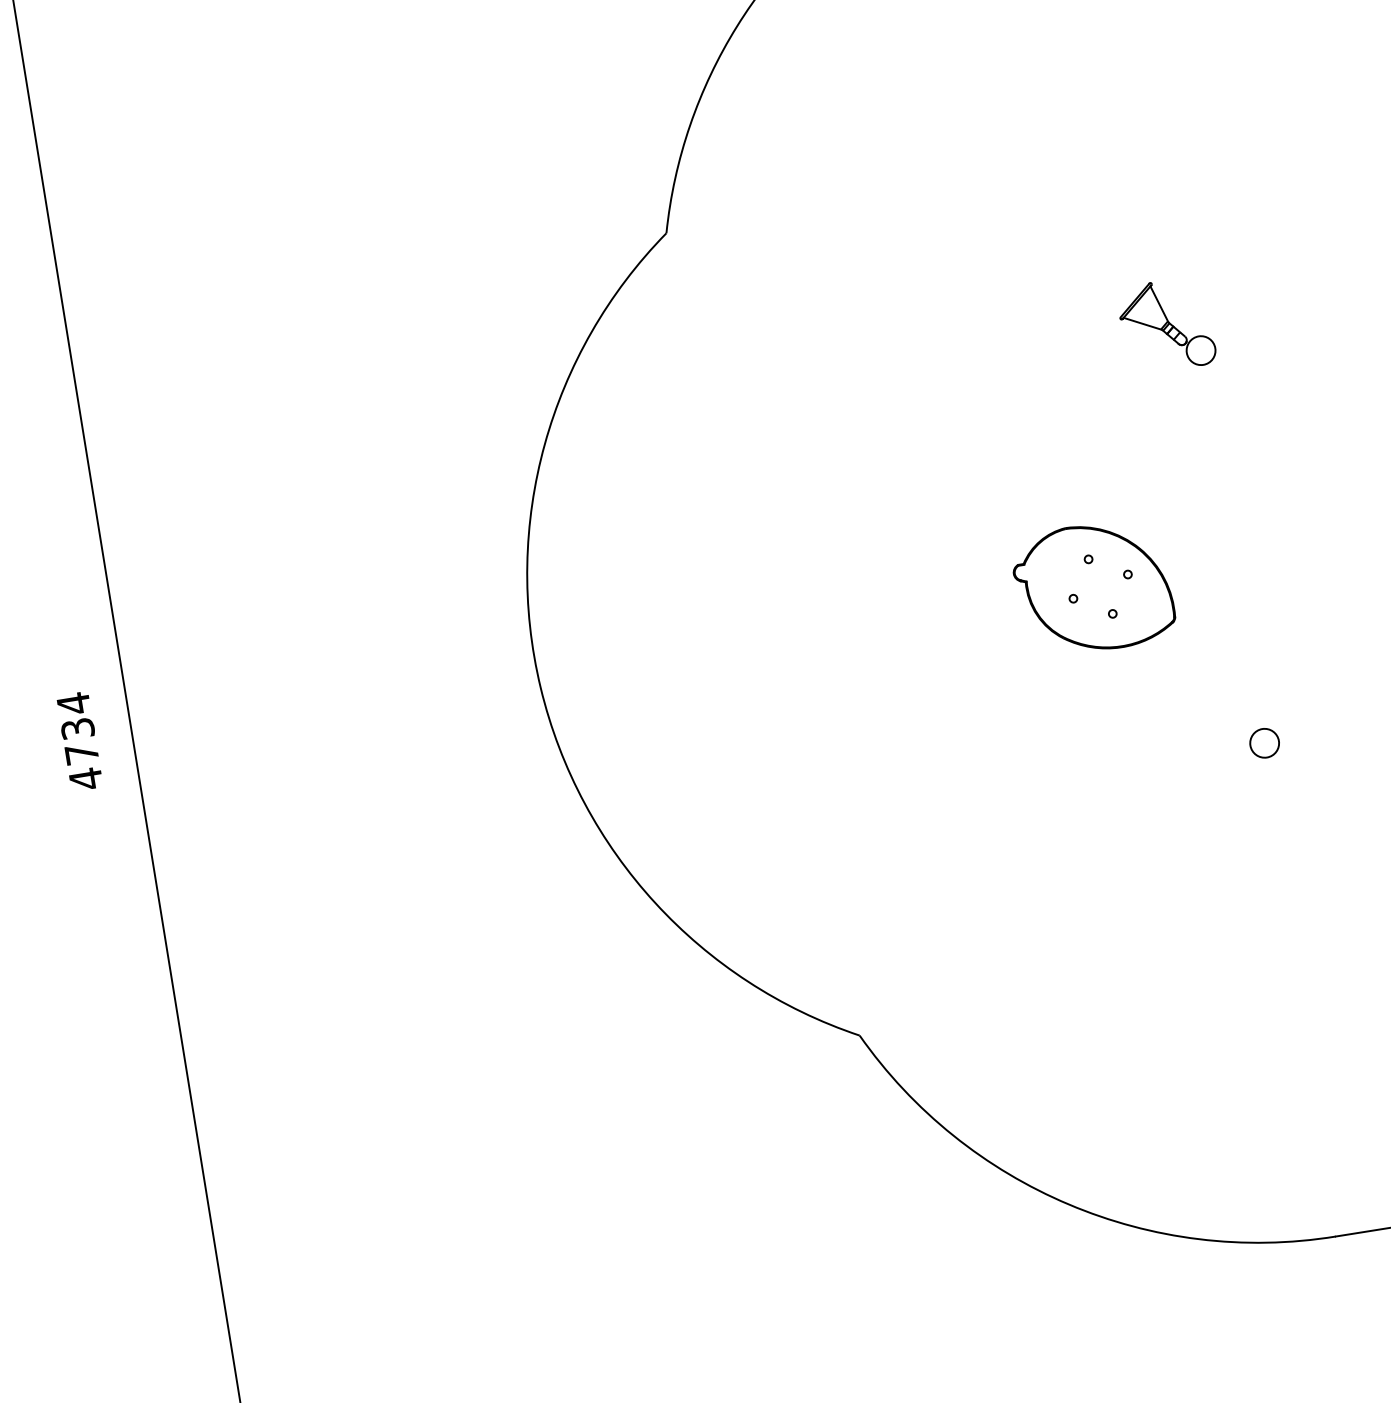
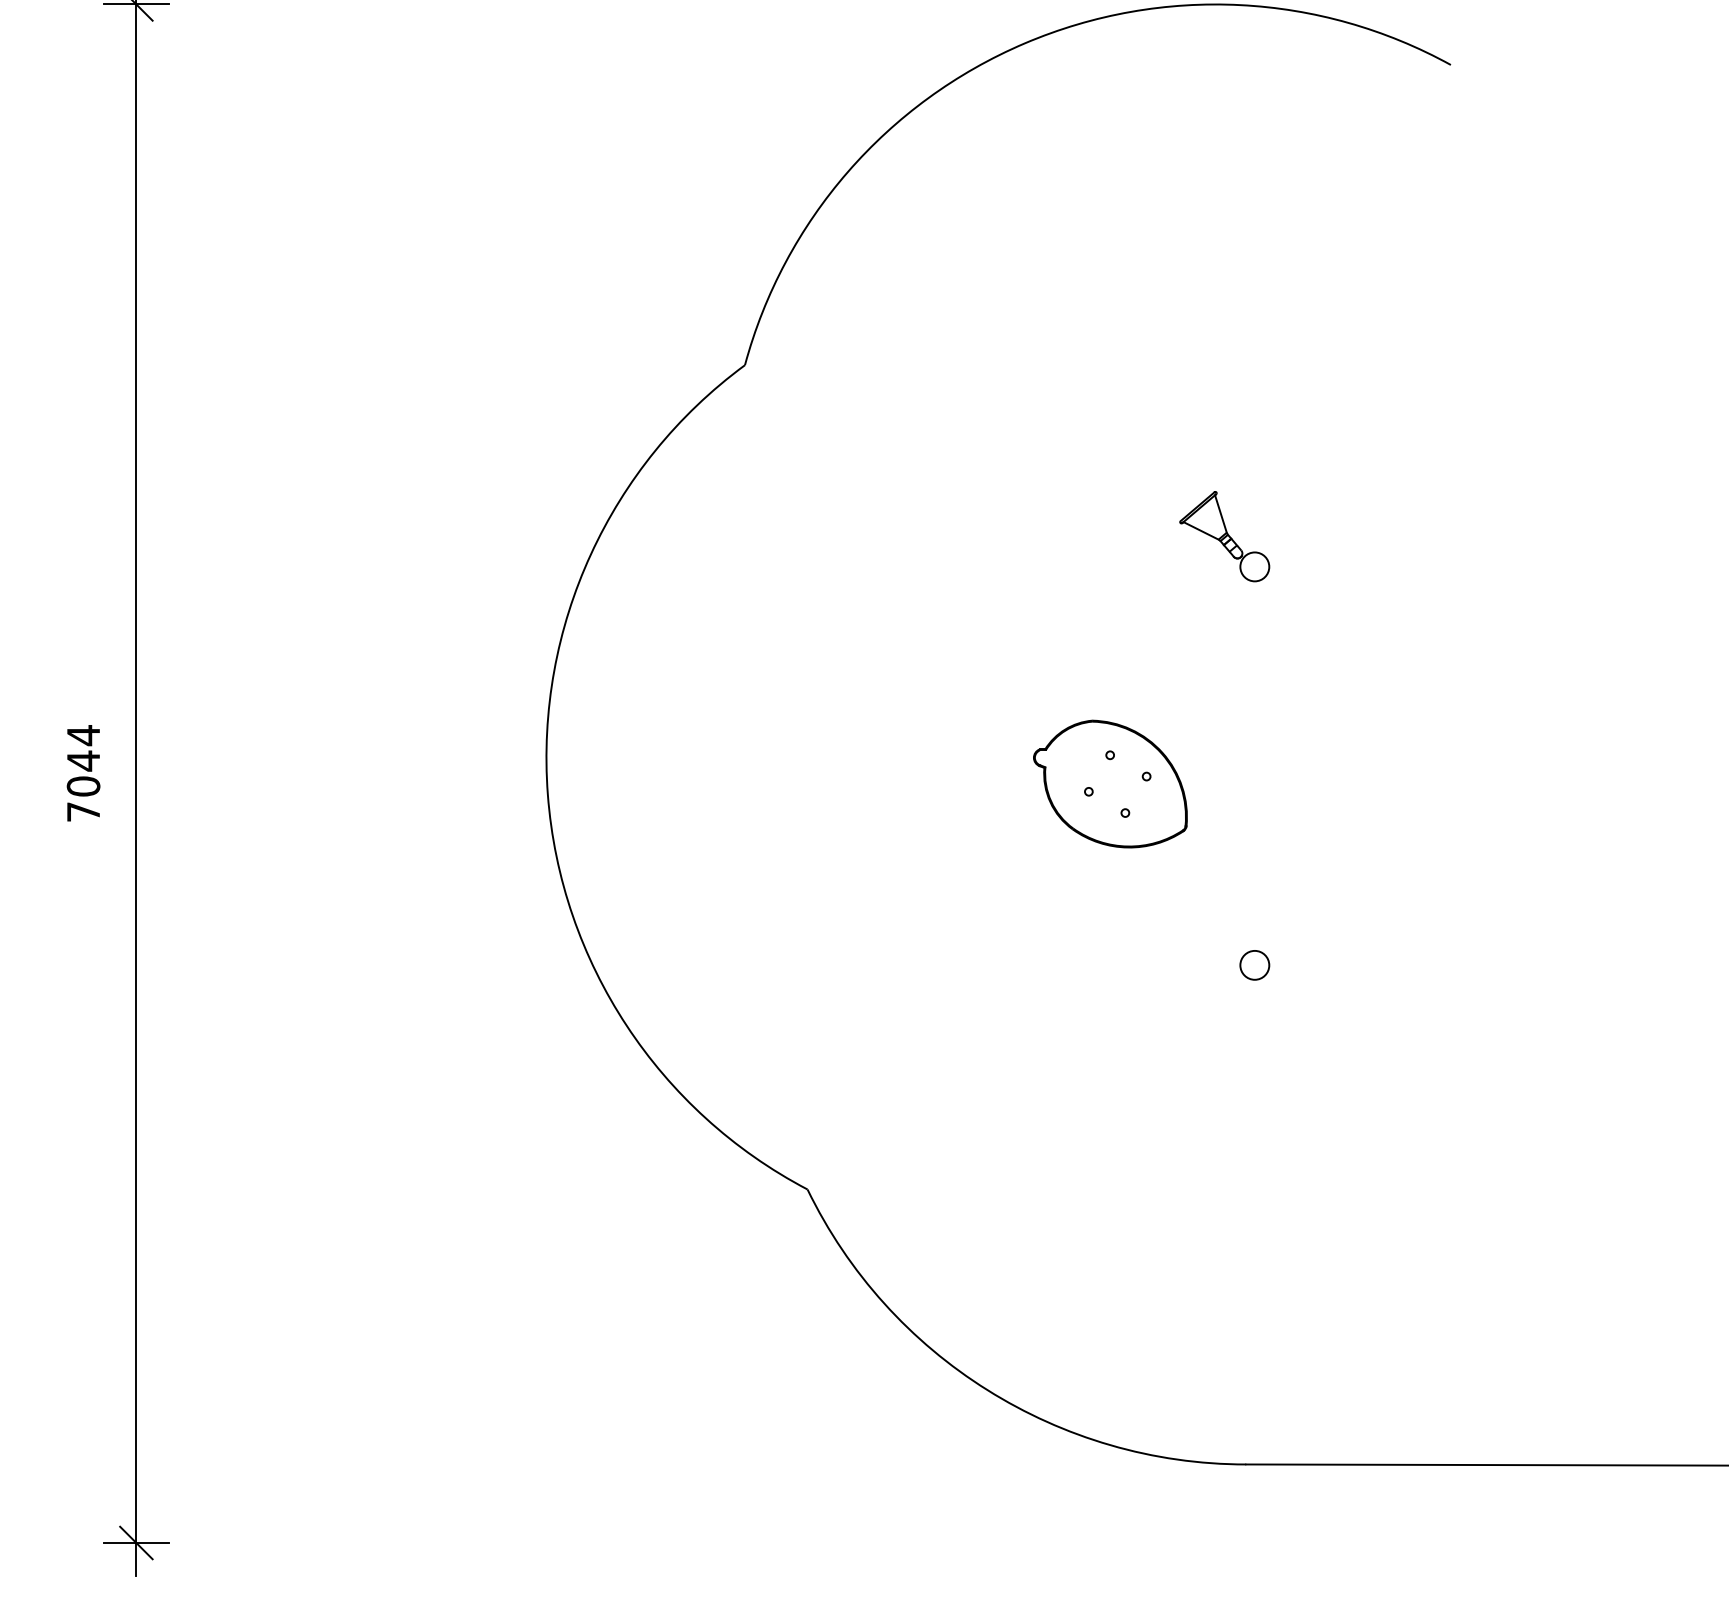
text: (81, 753) -> (83, 786), 4734 -> 7044

